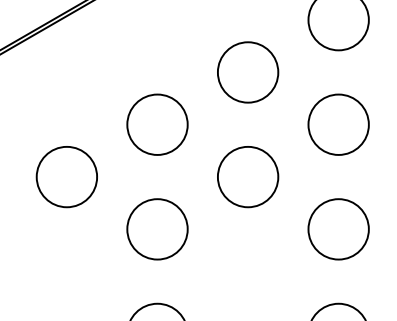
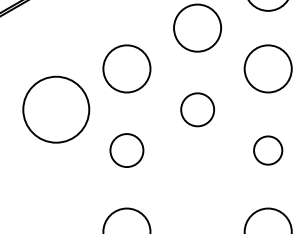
circle: (66, 176) -> (55, 109), size x1.4
circle: (248, 177) -> (197, 110), size x0.7
circle: (157, 229) -> (126, 150), size x0.7
circle: (338, 229) -> (268, 150), size x0.6

